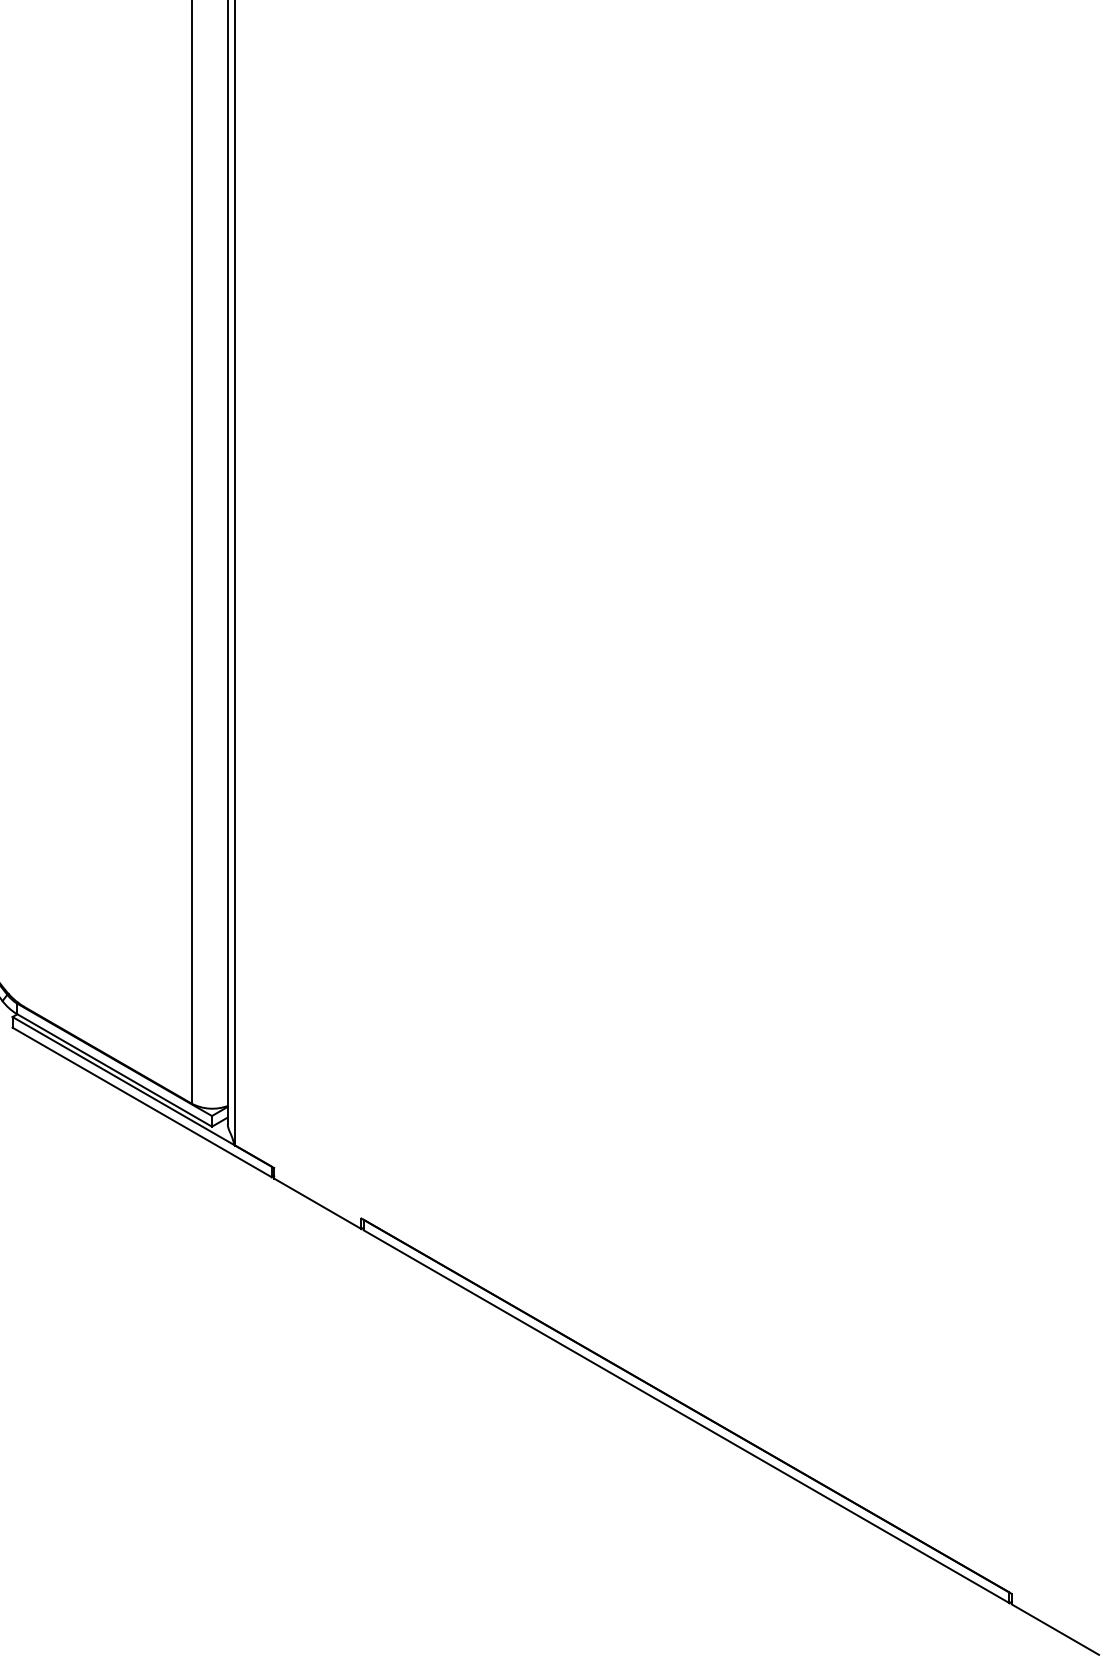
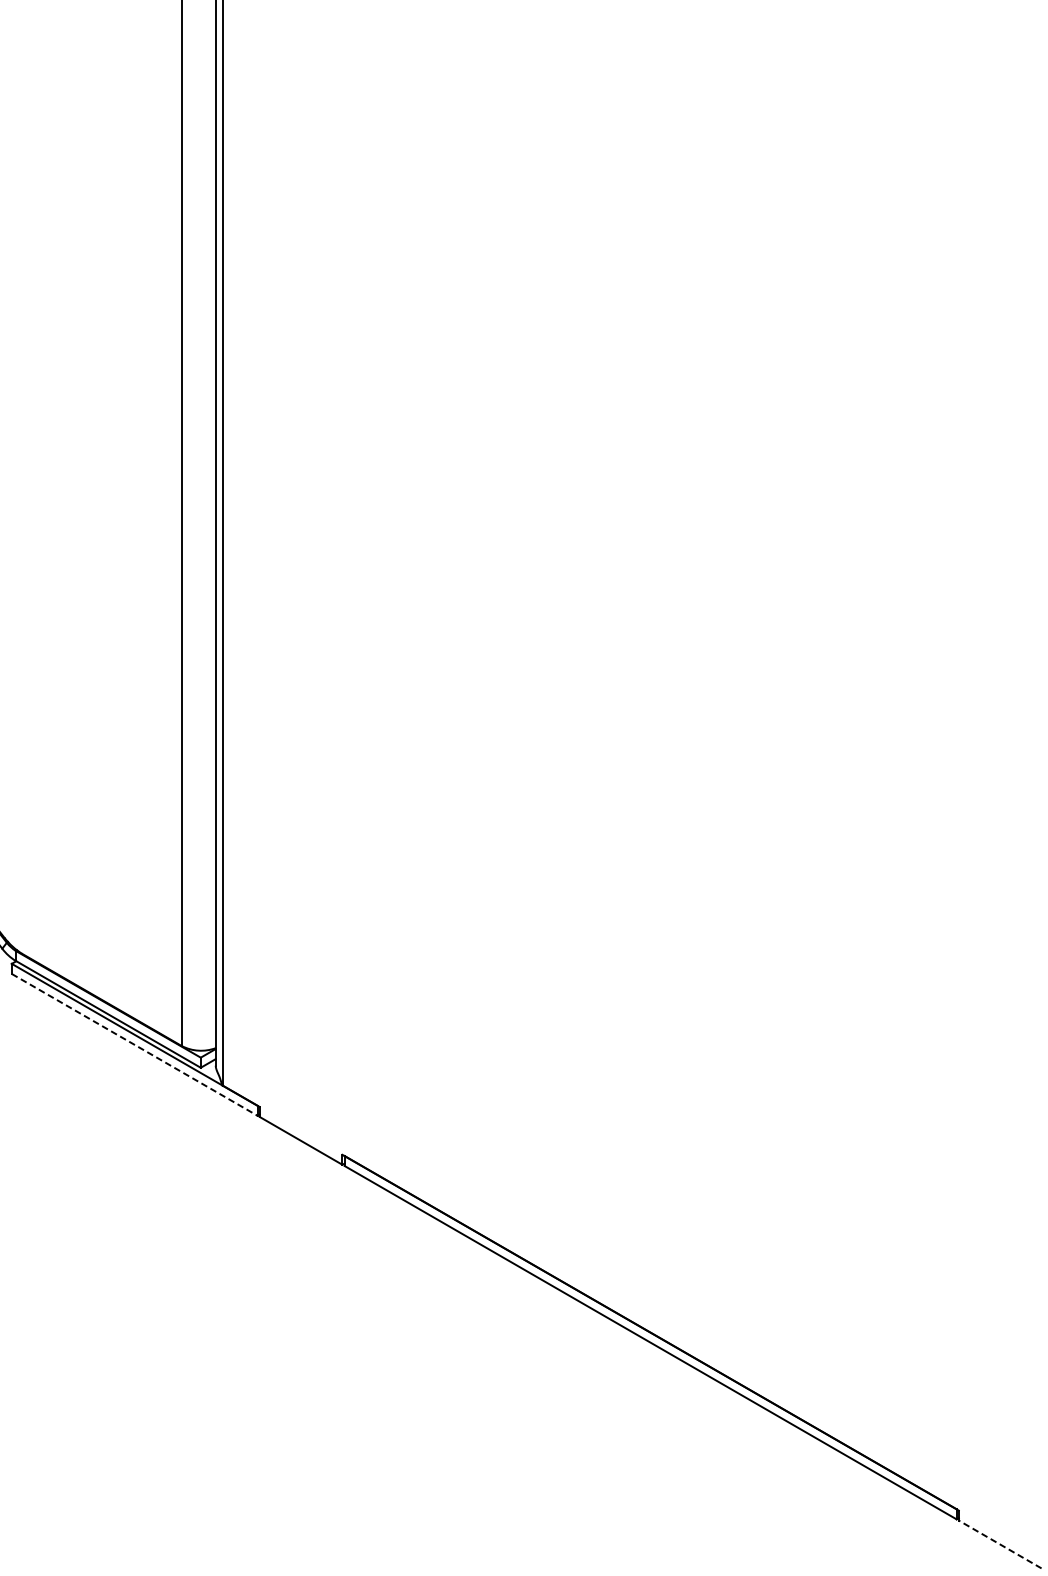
line: (142, 1102) -> (134, 1044), solid -> dashed
line: (1055, 1629) -> (1000, 1544), solid -> dashed

